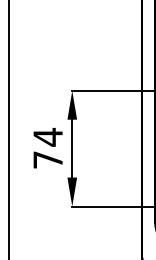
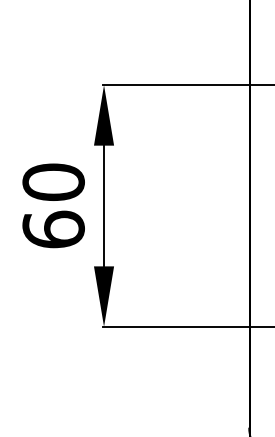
text: (48, 148) -> (54, 205), 74 -> 60

